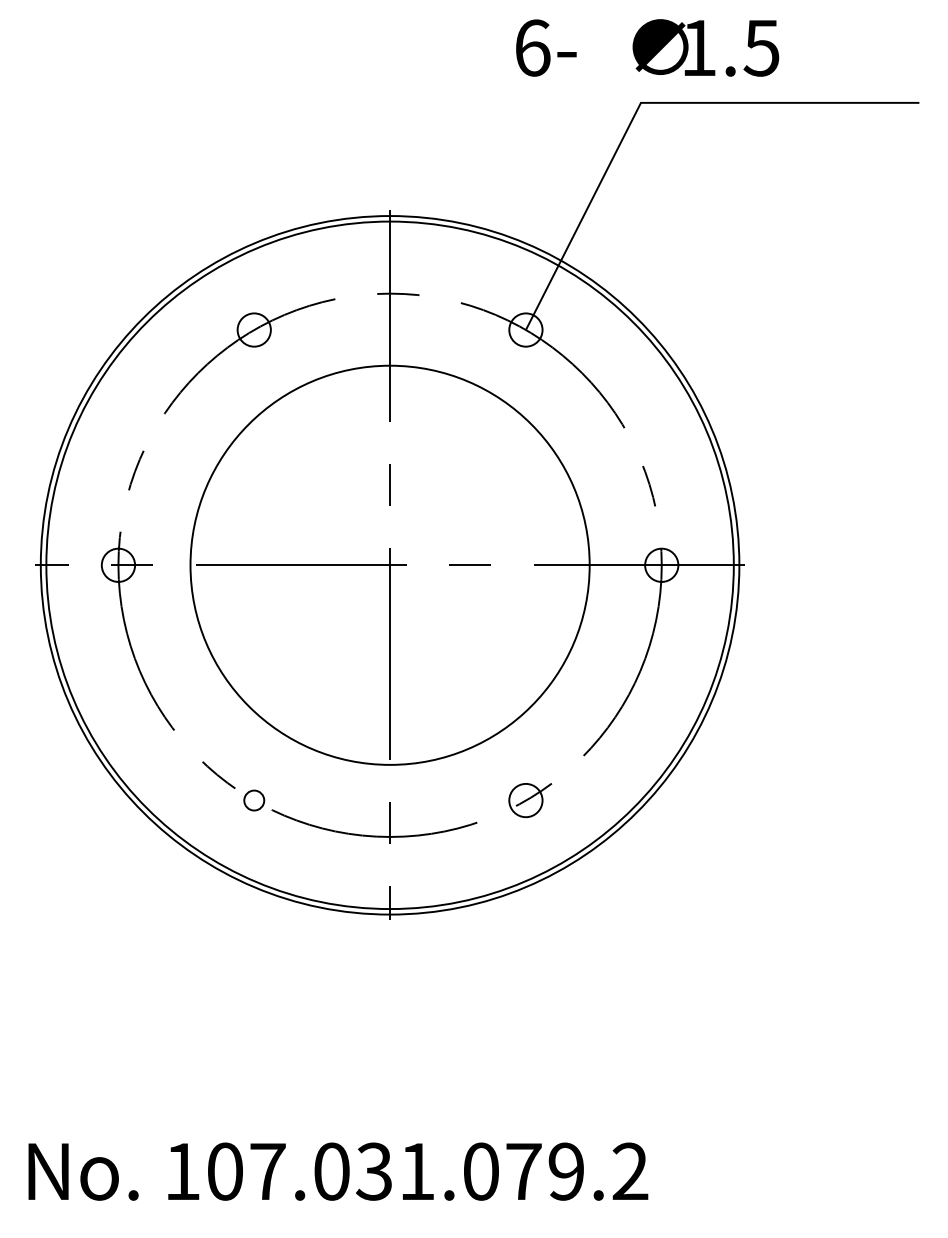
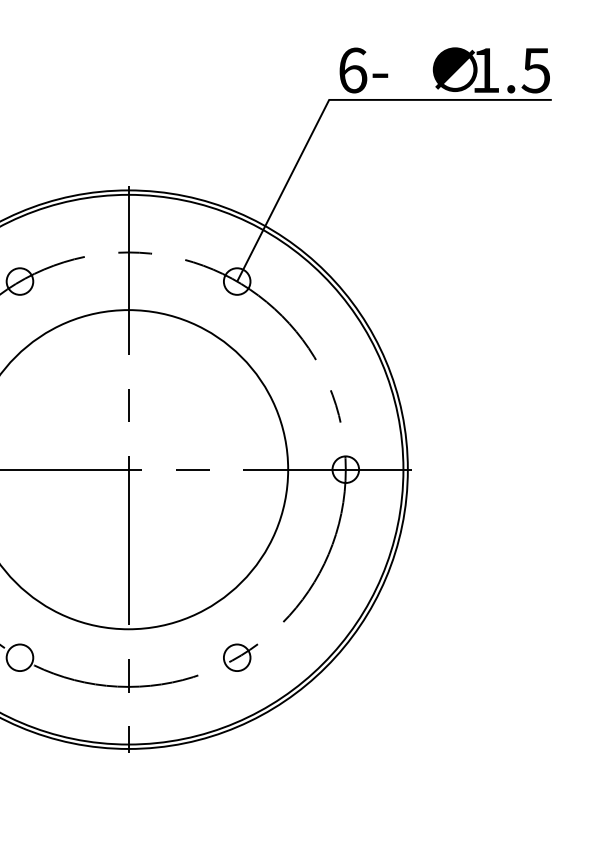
text: (647, 47) -> (444, 70), moved
circle: (253, 800) -> (19, 657), size x1.67

